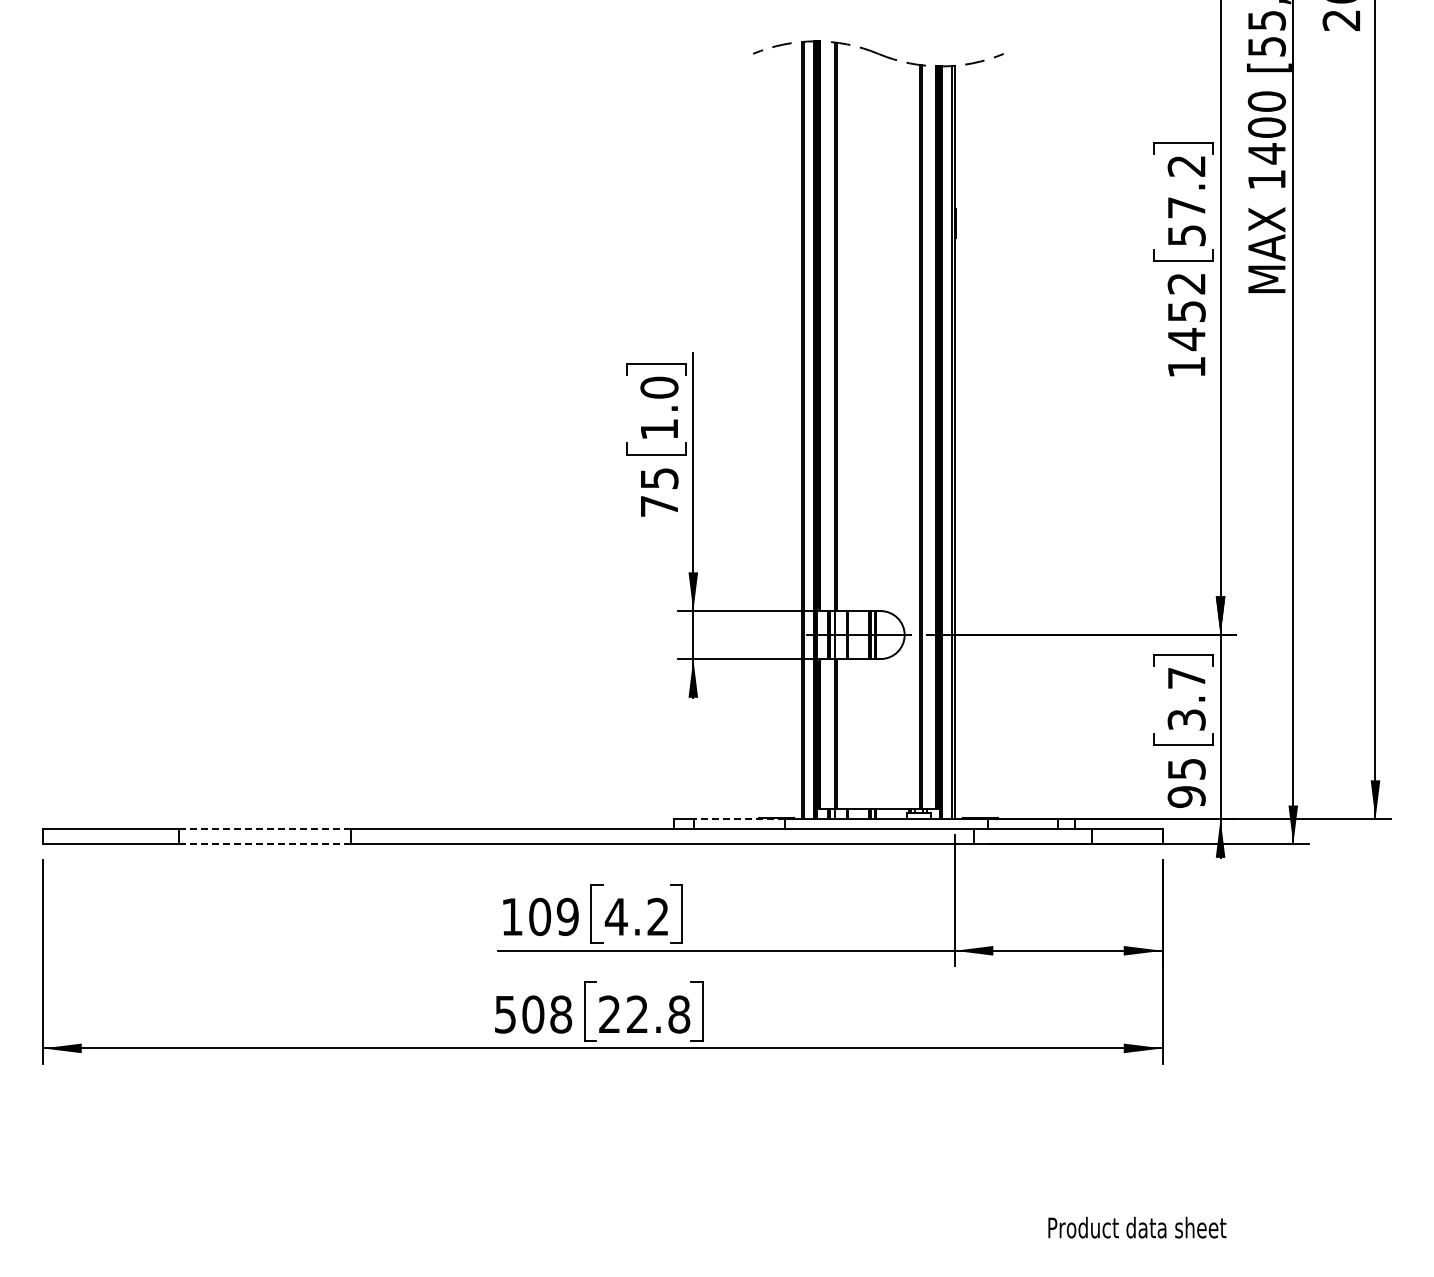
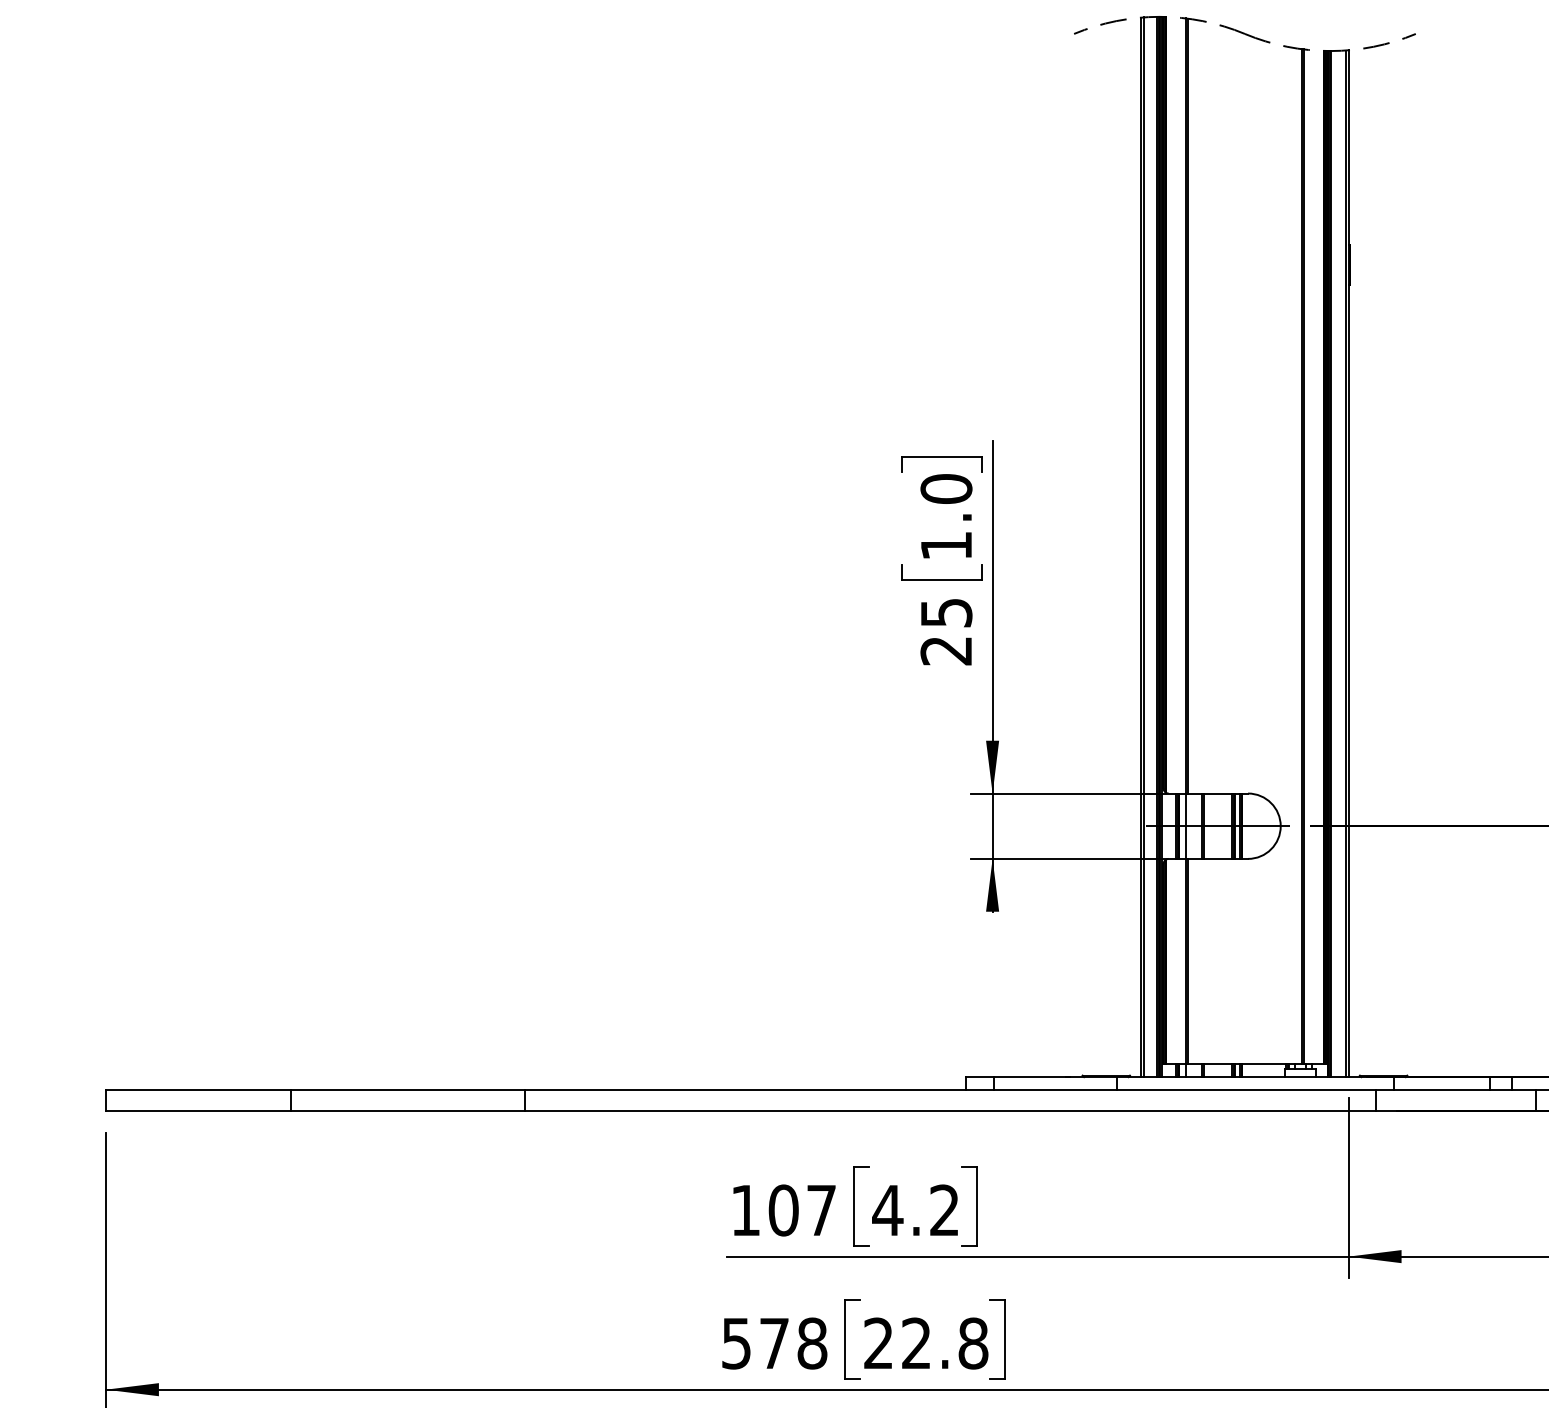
text: (658, 506) -> (945, 650), 75 -> 25
line: (739, 819) -> (1055, 1077), dashed -> solid
line: (264, 828) -> (408, 1089), dashed -> solid
line: (264, 844) -> (408, 1111), dashed -> solid
text: (567, 916) -> (821, 1209), 109 -> 107
text: (533, 1014) -> (774, 1343), 508 -> 578

